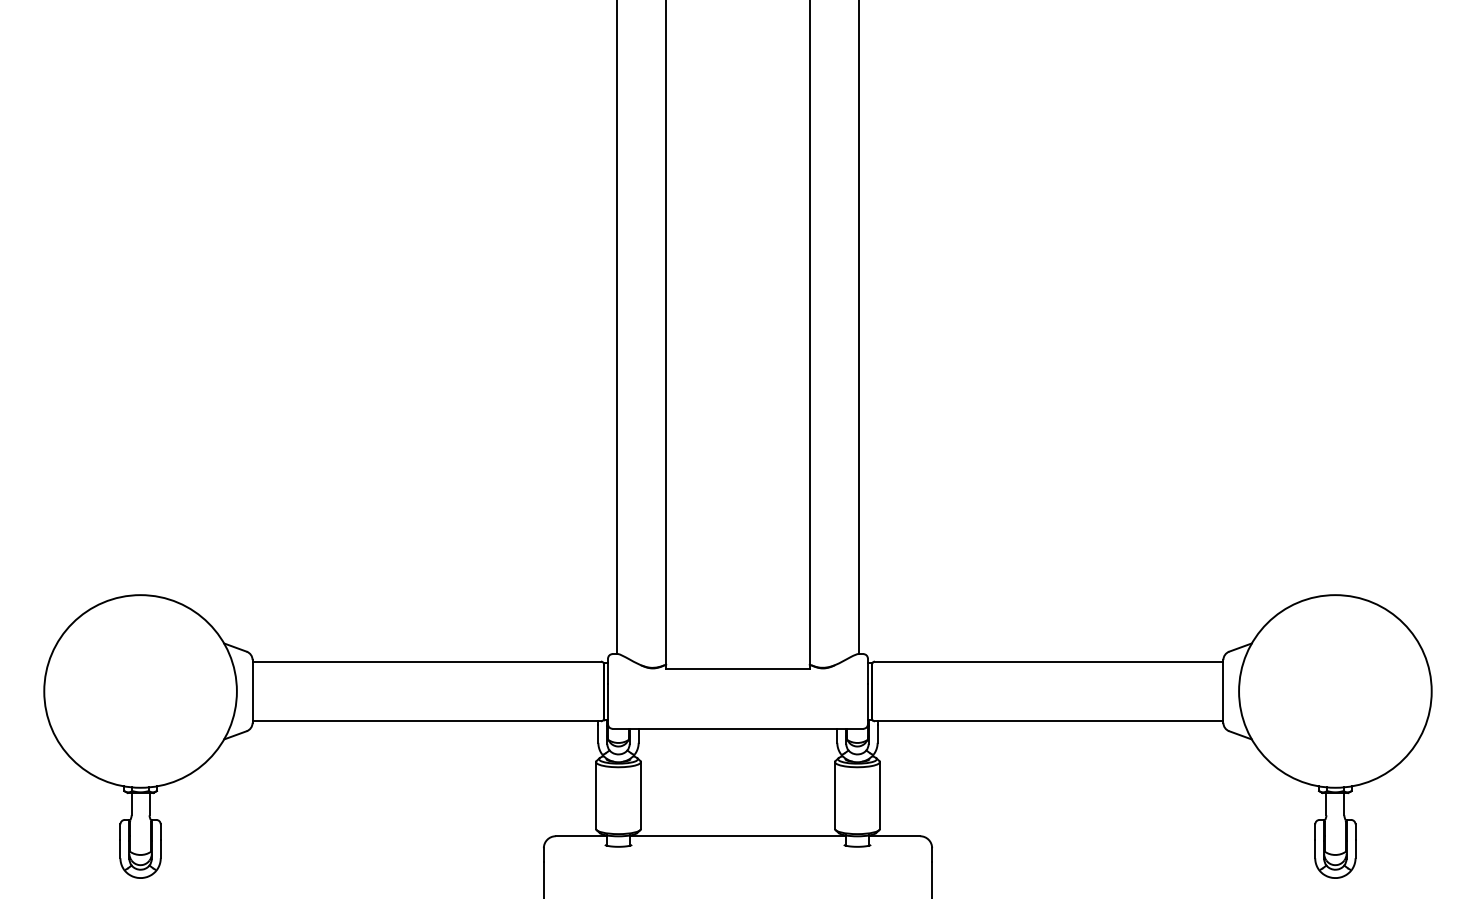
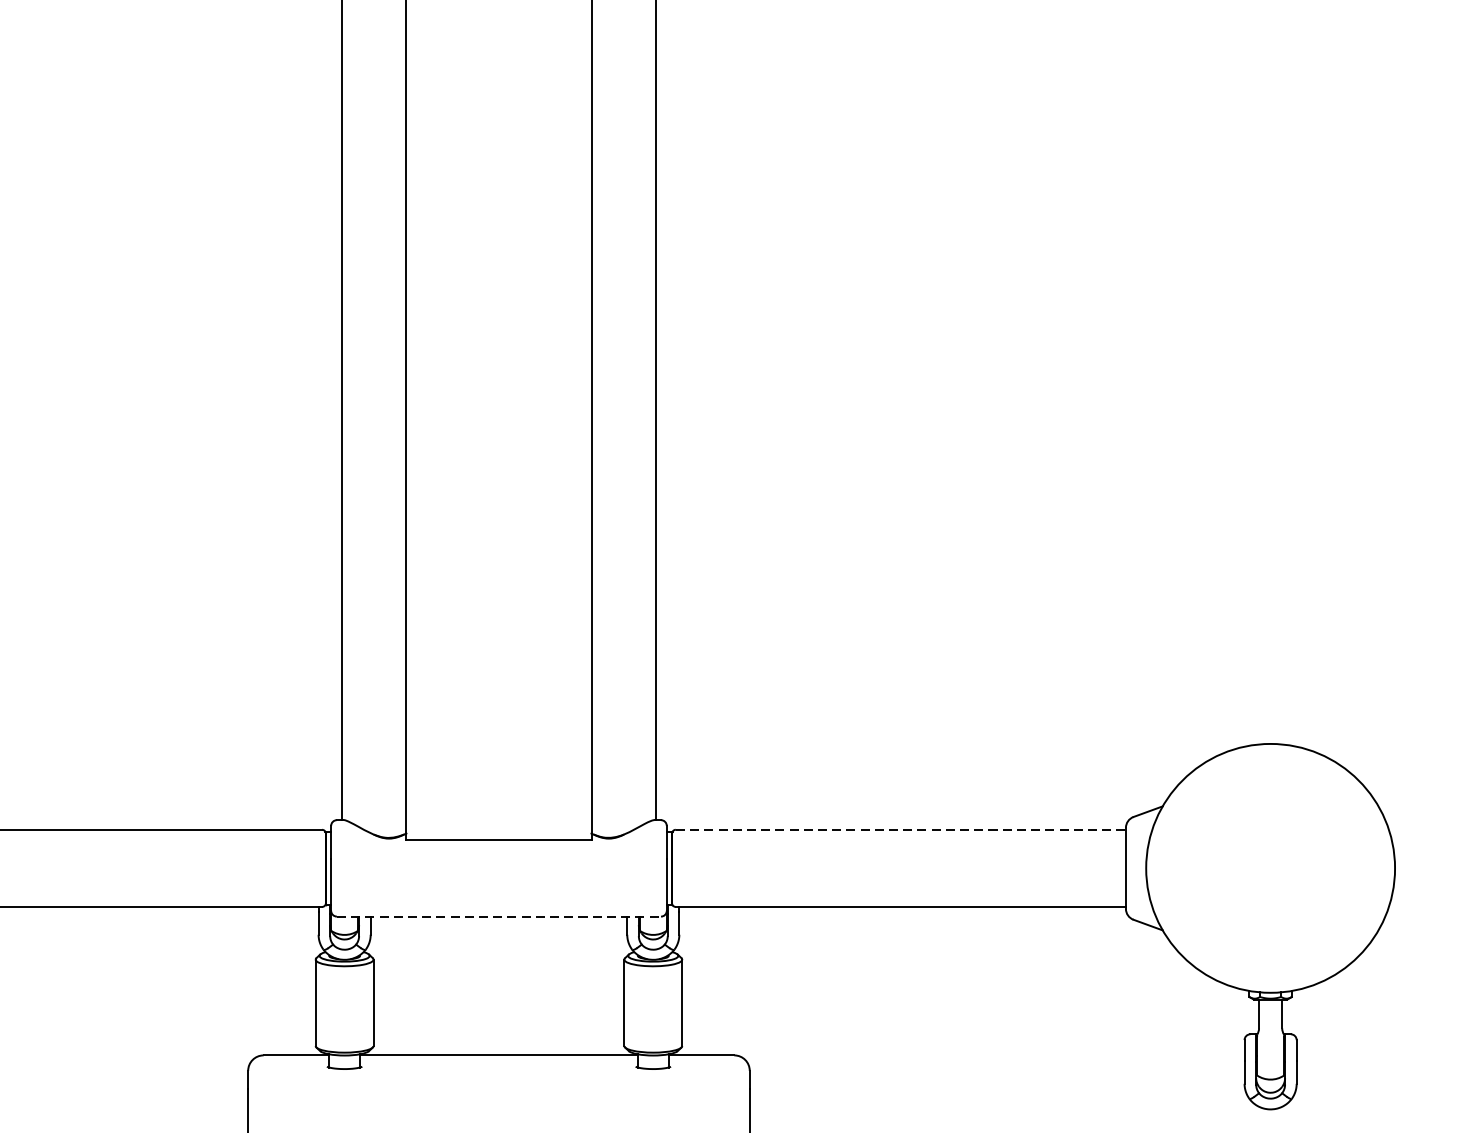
line: (1049, 661) -> (901, 829), solid -> dashed
line: (738, 728) -> (499, 916), solid -> dashed

